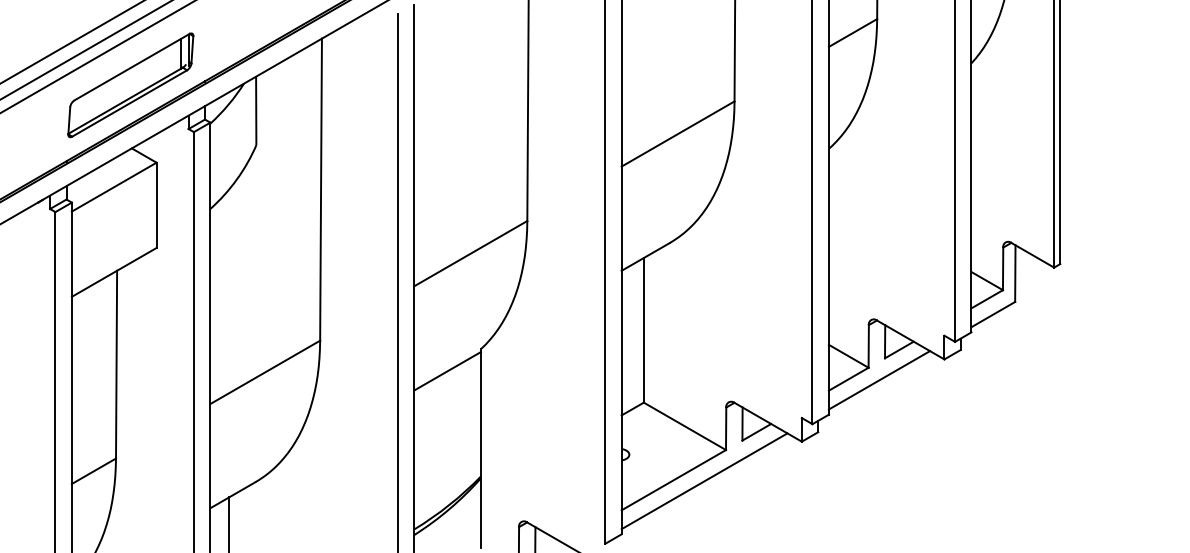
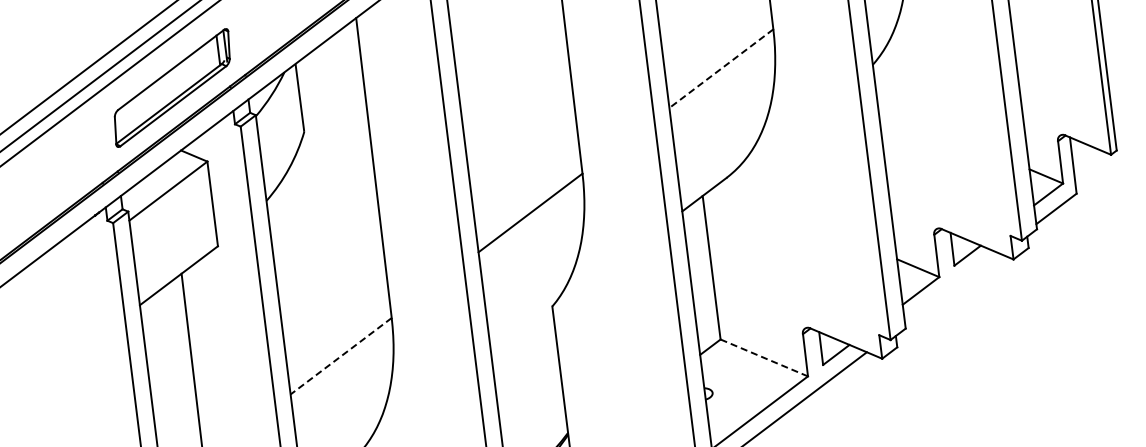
line: (677, 134) -> (720, 69), solid -> dashed
line: (447, 371) -> (521, 332), removed
line: (264, 372) -> (340, 356), solid -> dashed
line: (879, 380) -> (951, 288), removed
line: (685, 426) -> (764, 358), solid -> dashed

